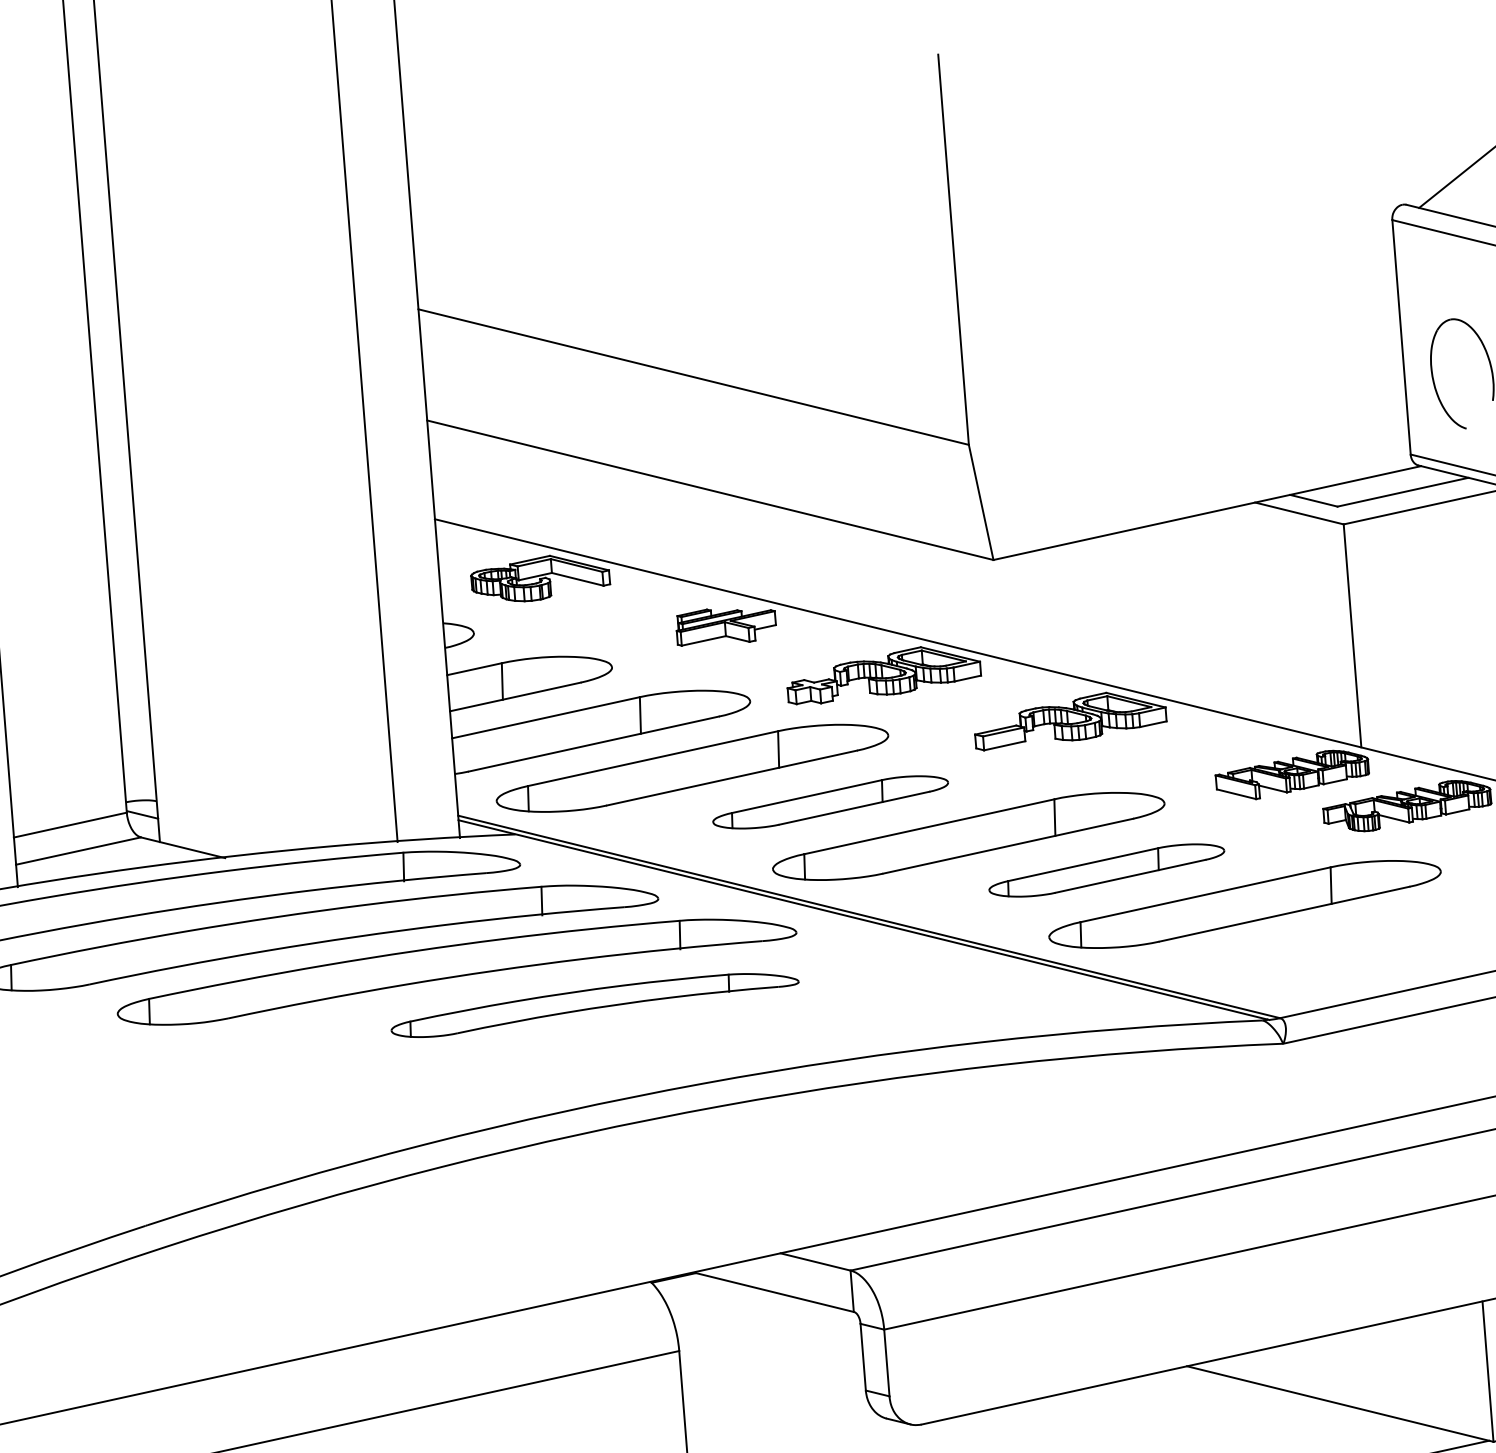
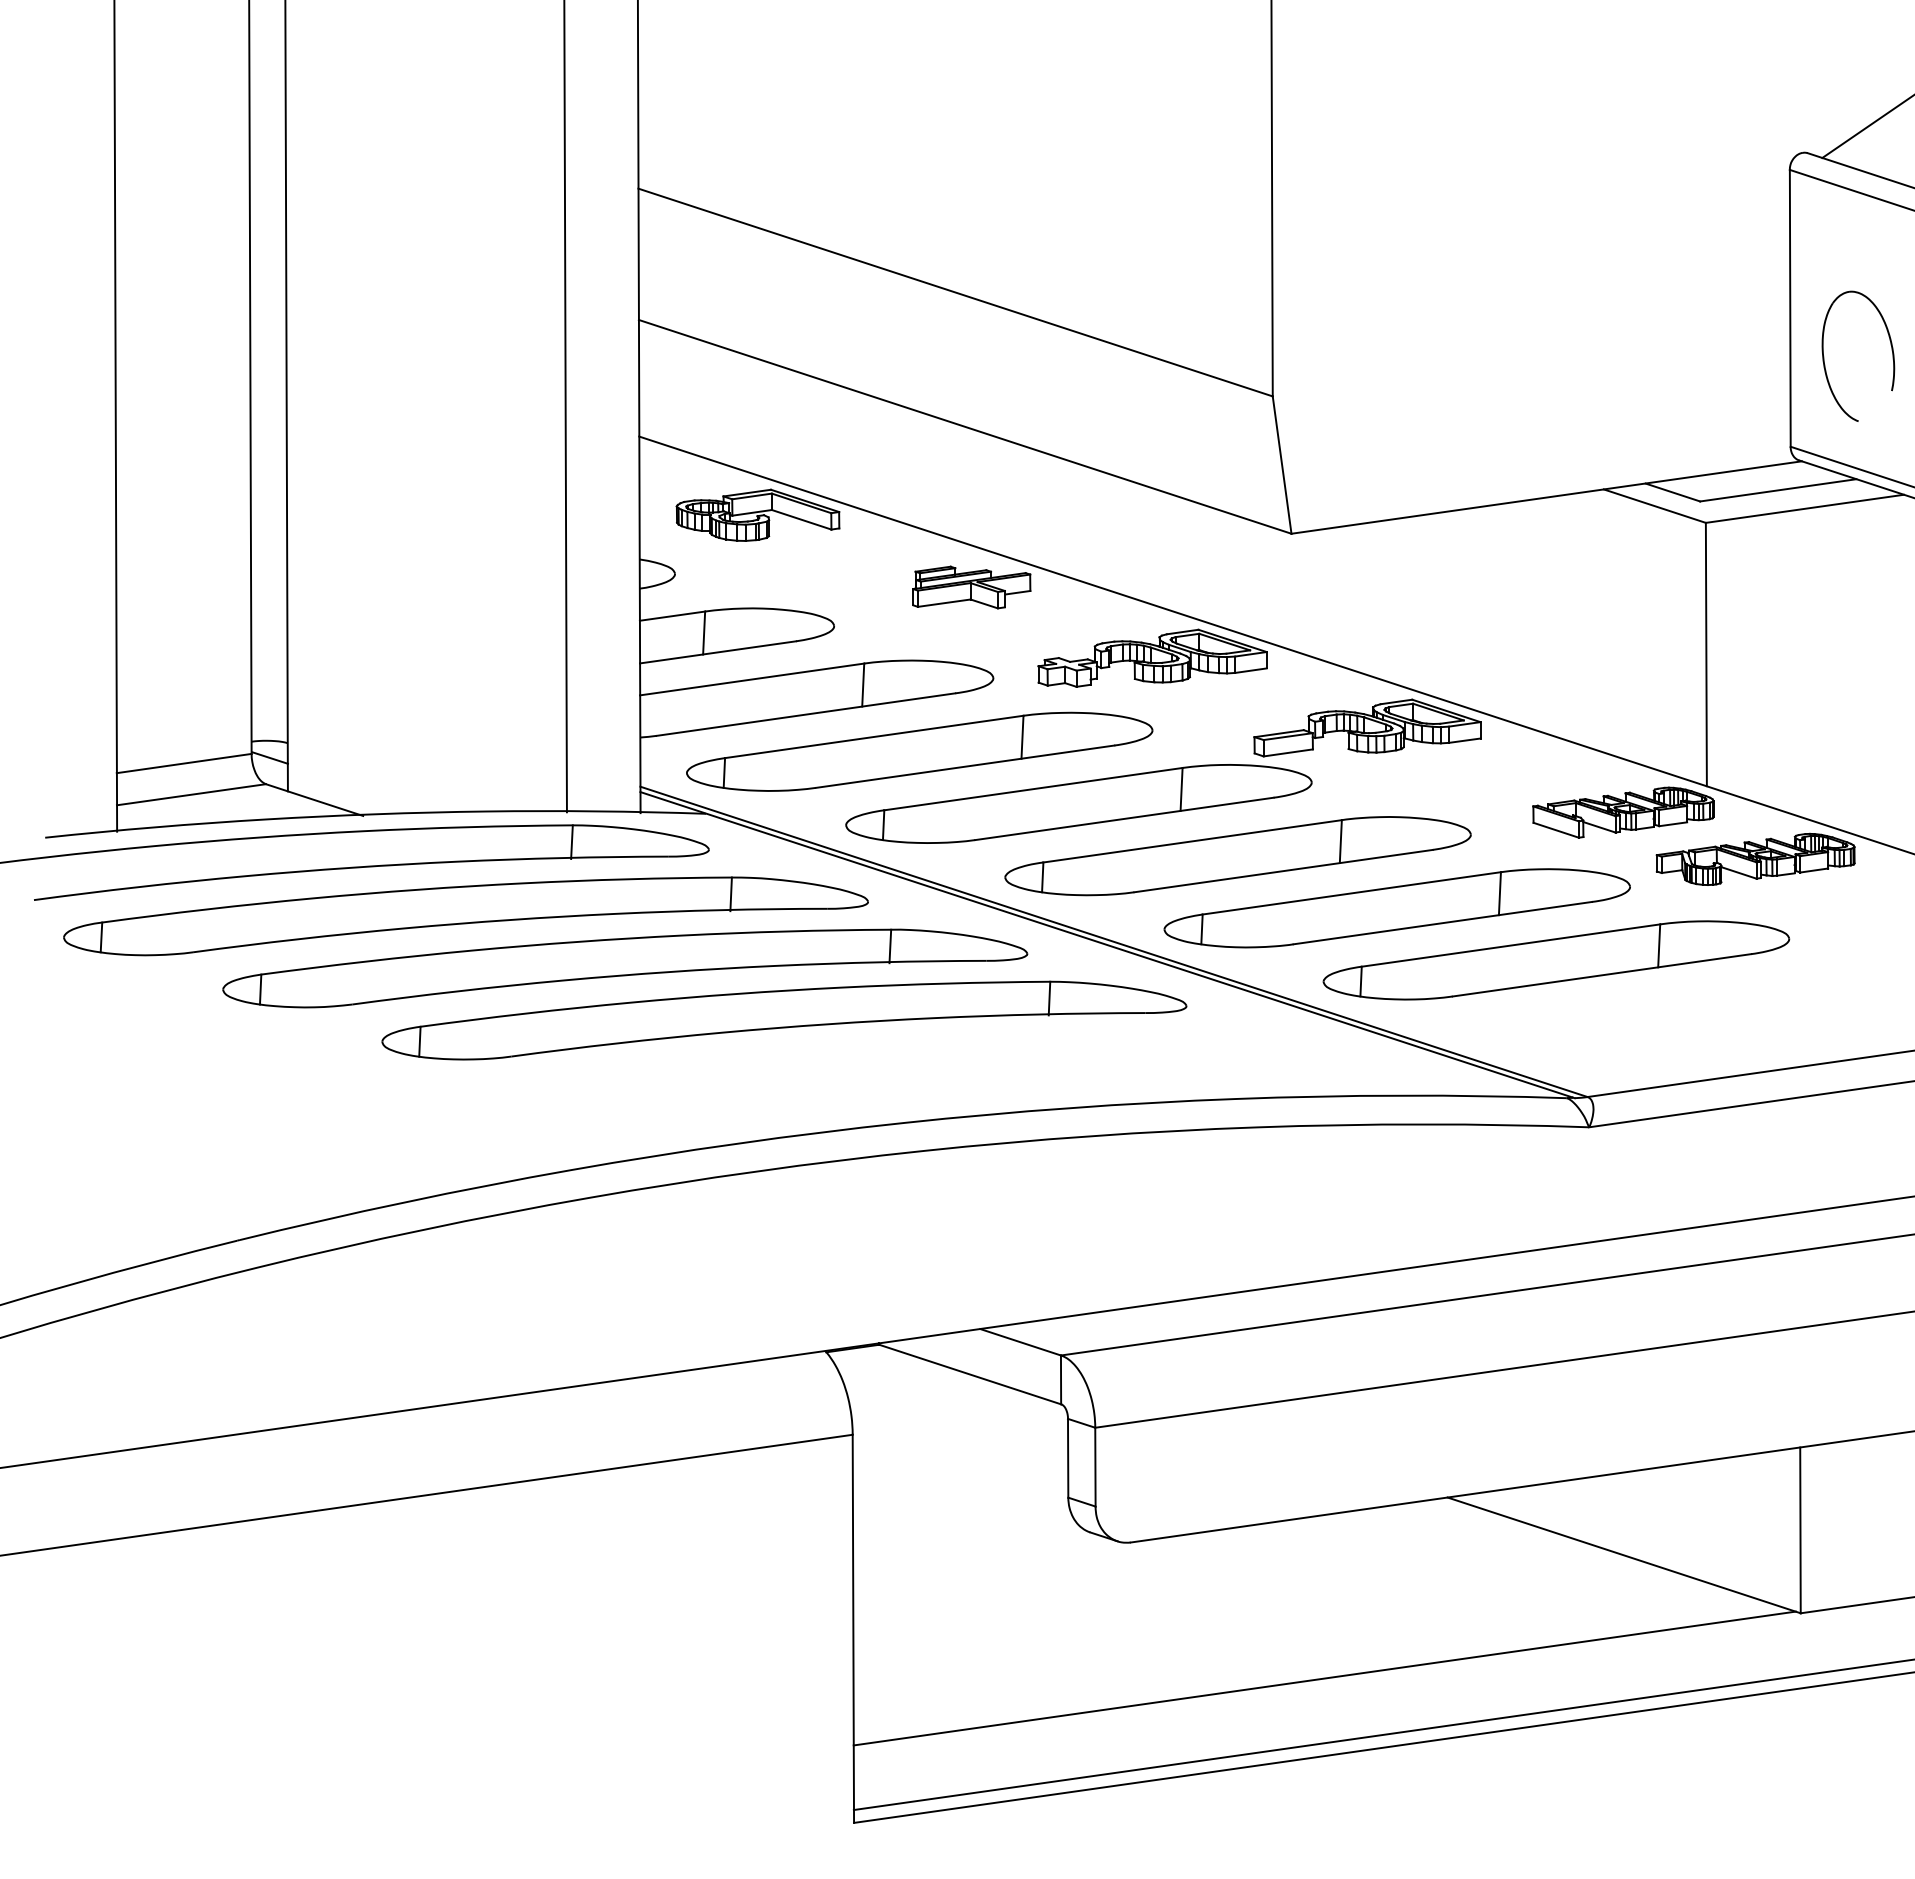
part: (830, 802) -> (1078, 803), size x1.67
part: (1106, 870) -> (1396, 908), size x1.67
part: (595, 1004) -> (784, 1020), size x1.67

